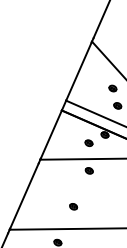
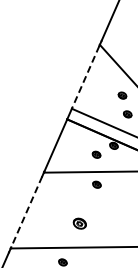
line: (78, 71) -> (85, 77), solid -> dashed
line: (24, 195) -> (26, 211), solid -> dashed
part: (73, 206) -> (79, 223), size x1.6

